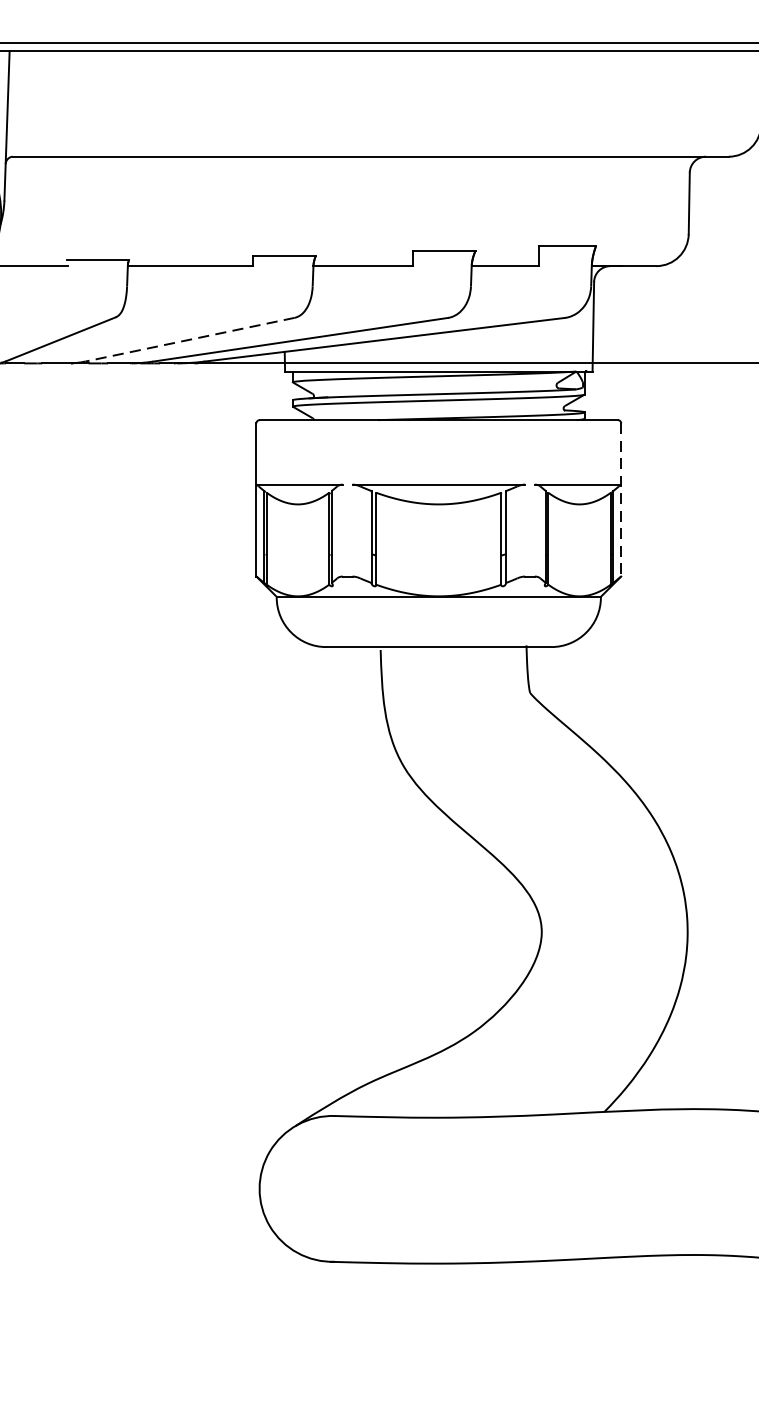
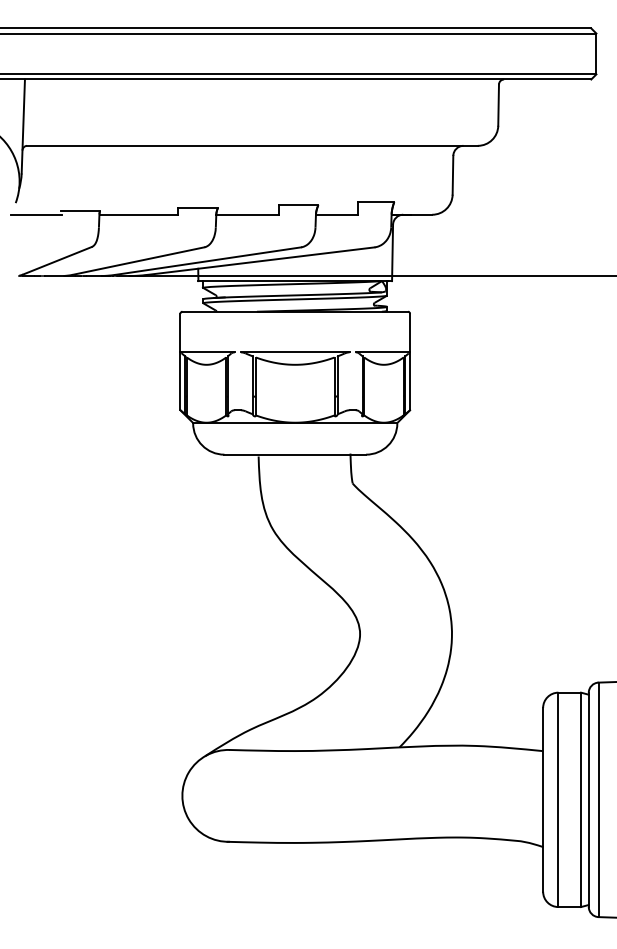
line: (189, 340) -> (138, 261), dashed -> solid
line: (621, 500) -> (410, 362), dashed -> solid

